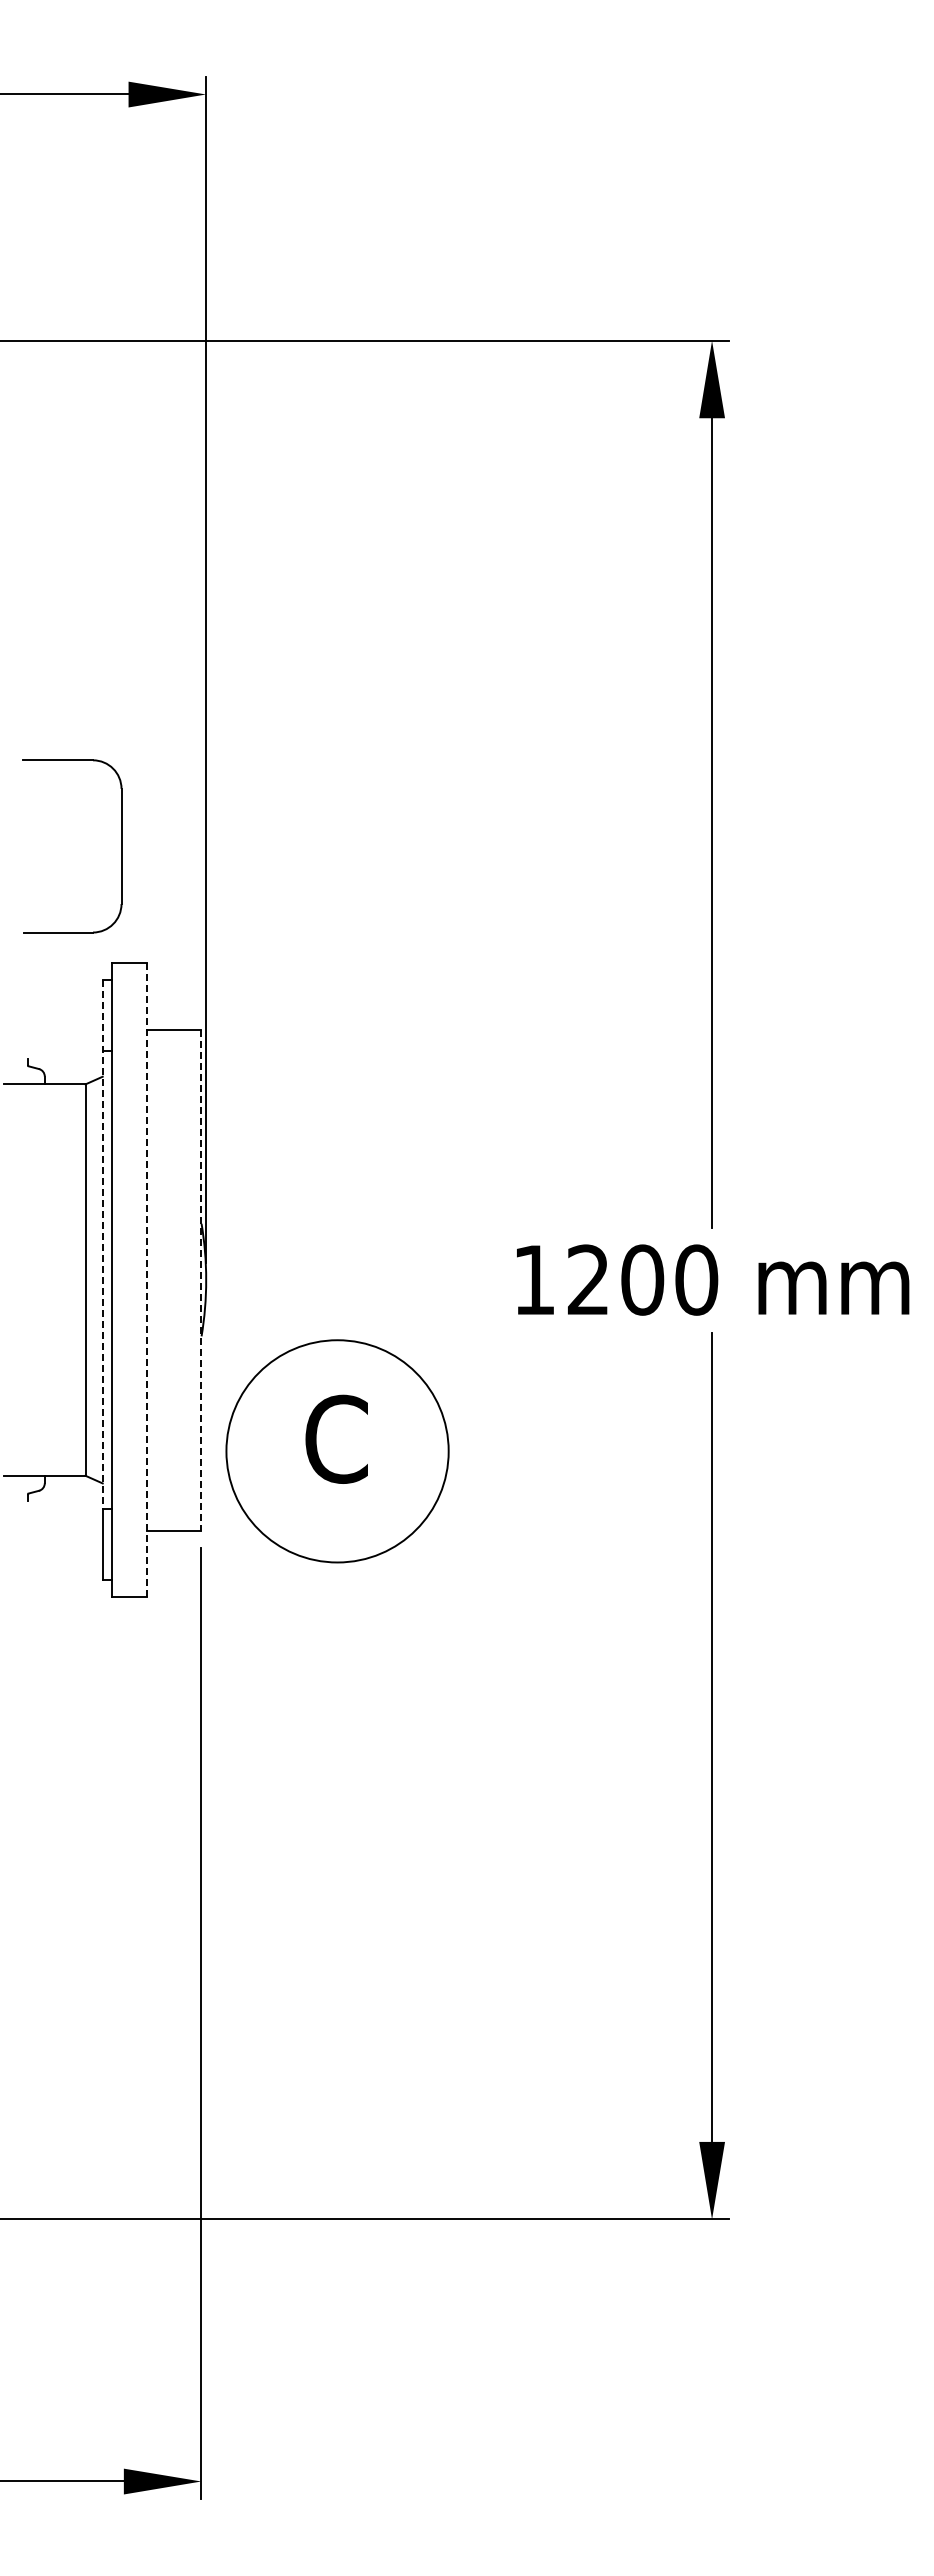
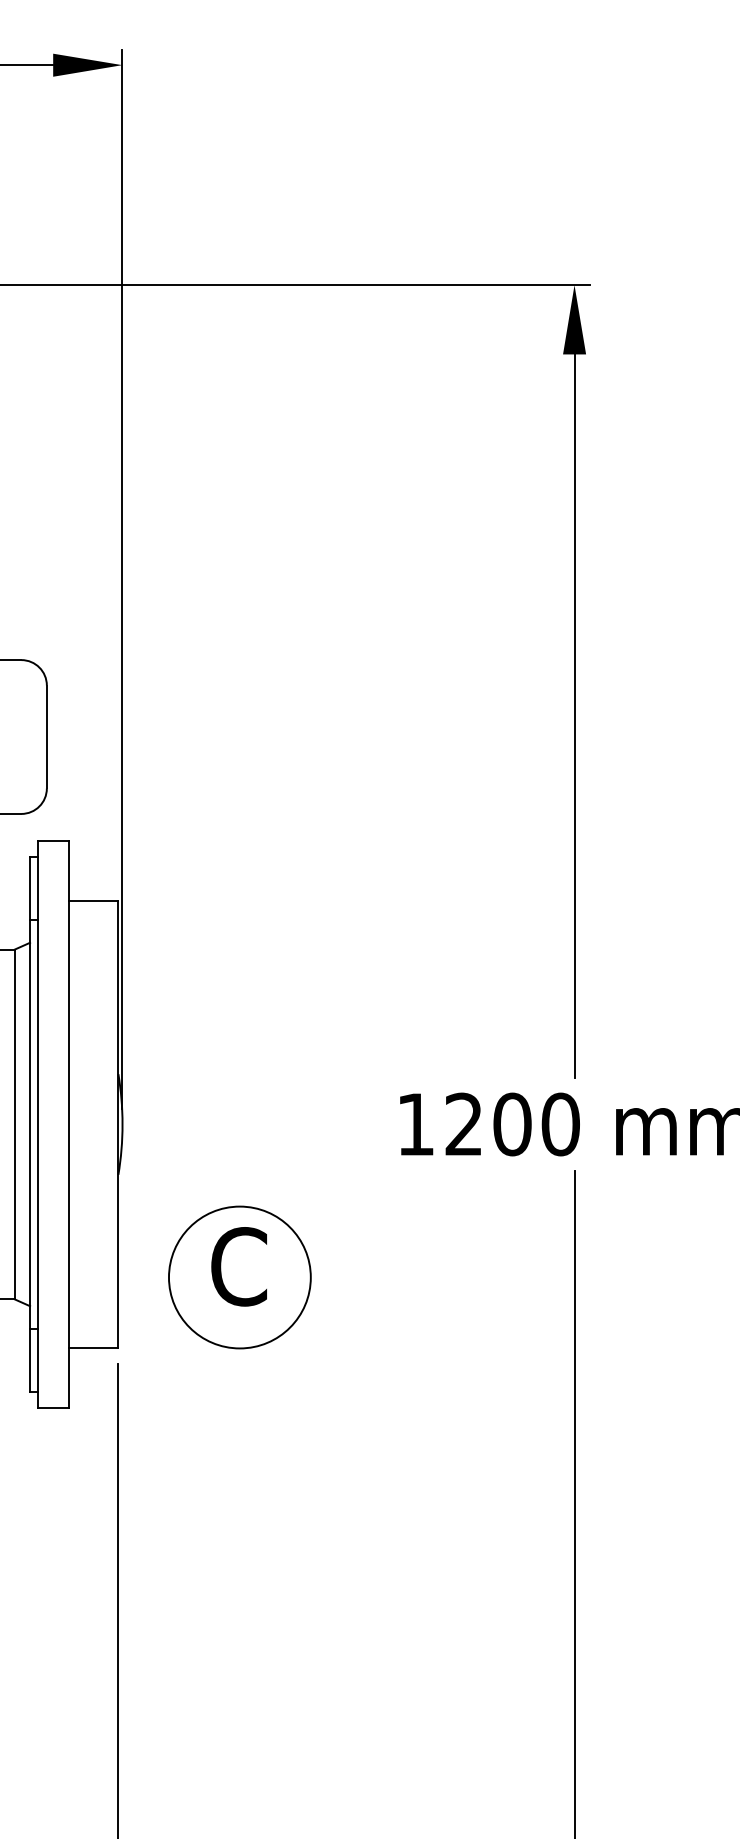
line: (102, 1245) -> (29, 1093), dashed -> solid
line: (146, 1280) -> (69, 1124), dashed -> solid
line: (201, 1280) -> (118, 1124), dashed -> solid
circle: (337, 1450) -> (239, 1276), size x0.71

